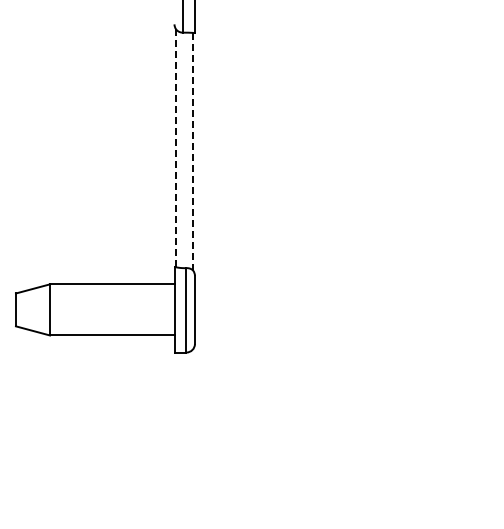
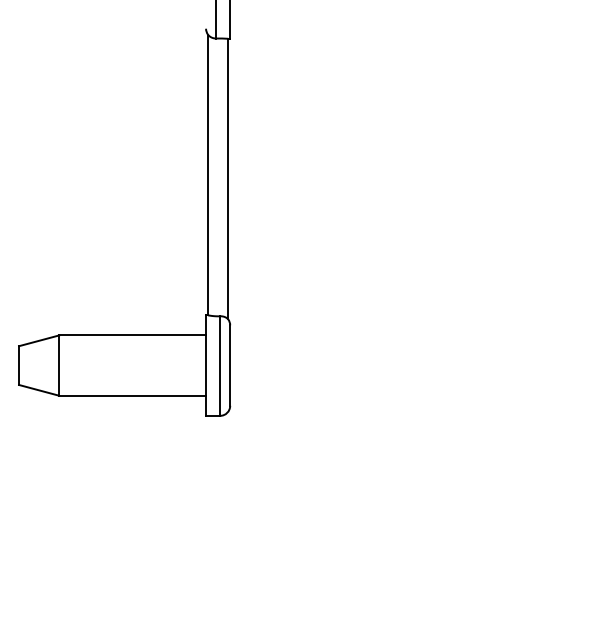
line: (176, 148) -> (208, 175), dashed -> solid
line: (193, 151) -> (228, 178), dashed -> solid

